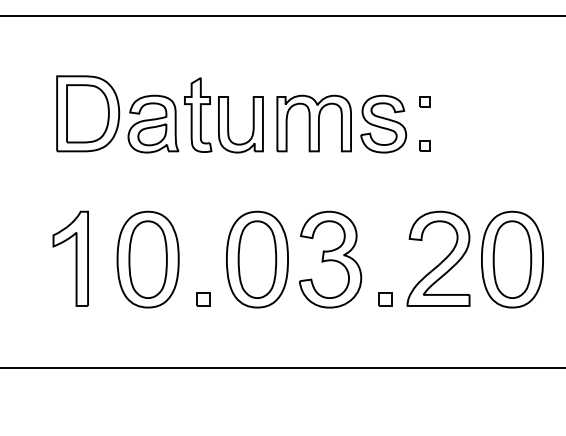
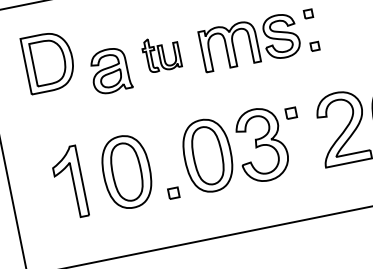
part: (88, 113) -> (49, 61), moved
part: (223, 115) -> (161, 53), size x0.6
part: (385, 299) -> (291, 113), moved

